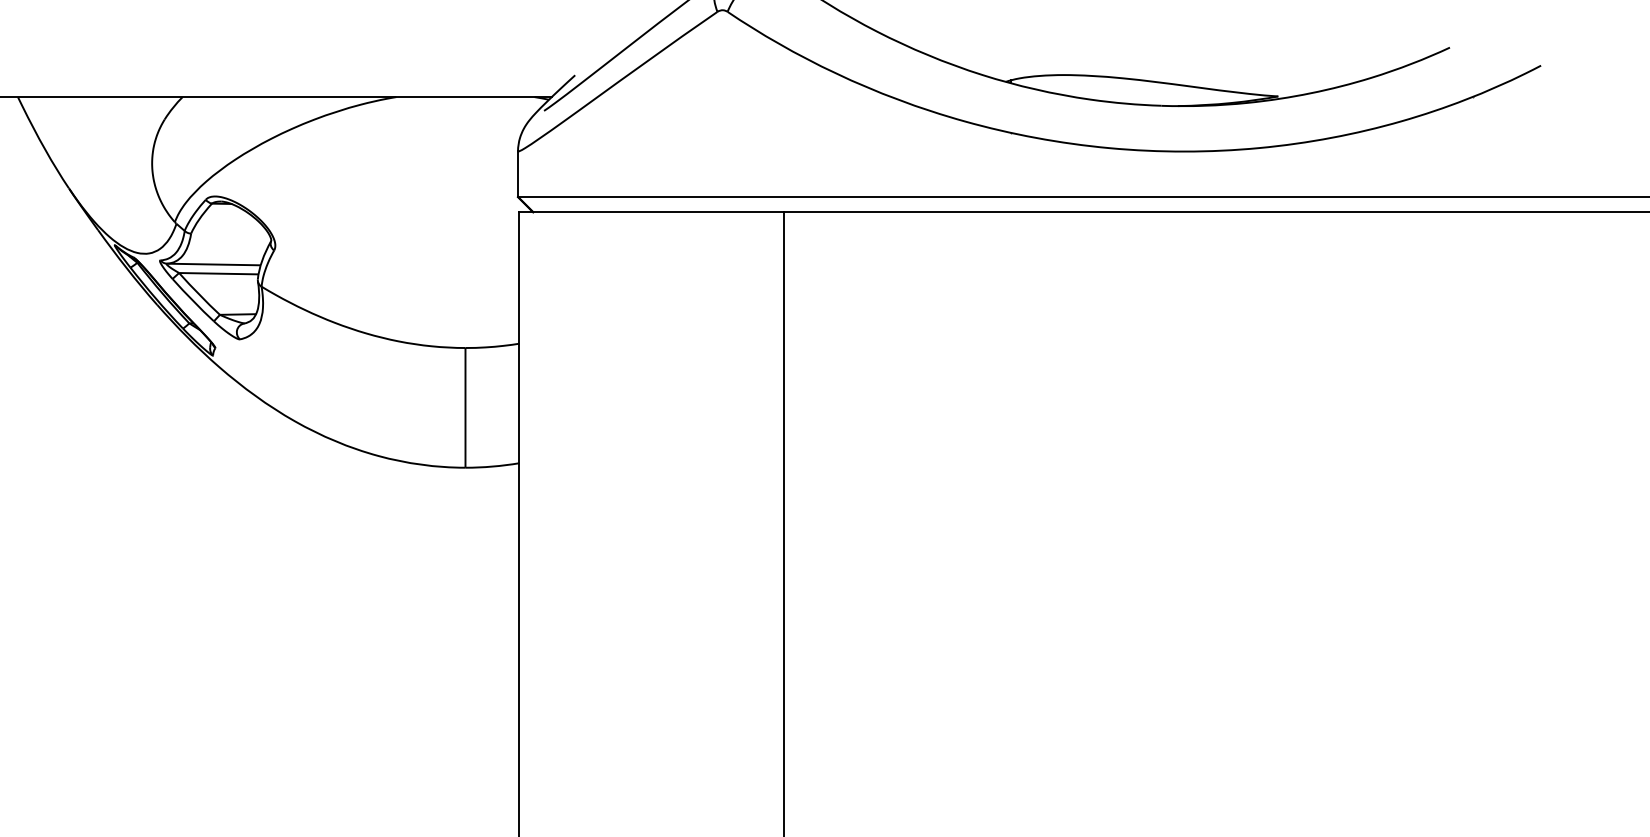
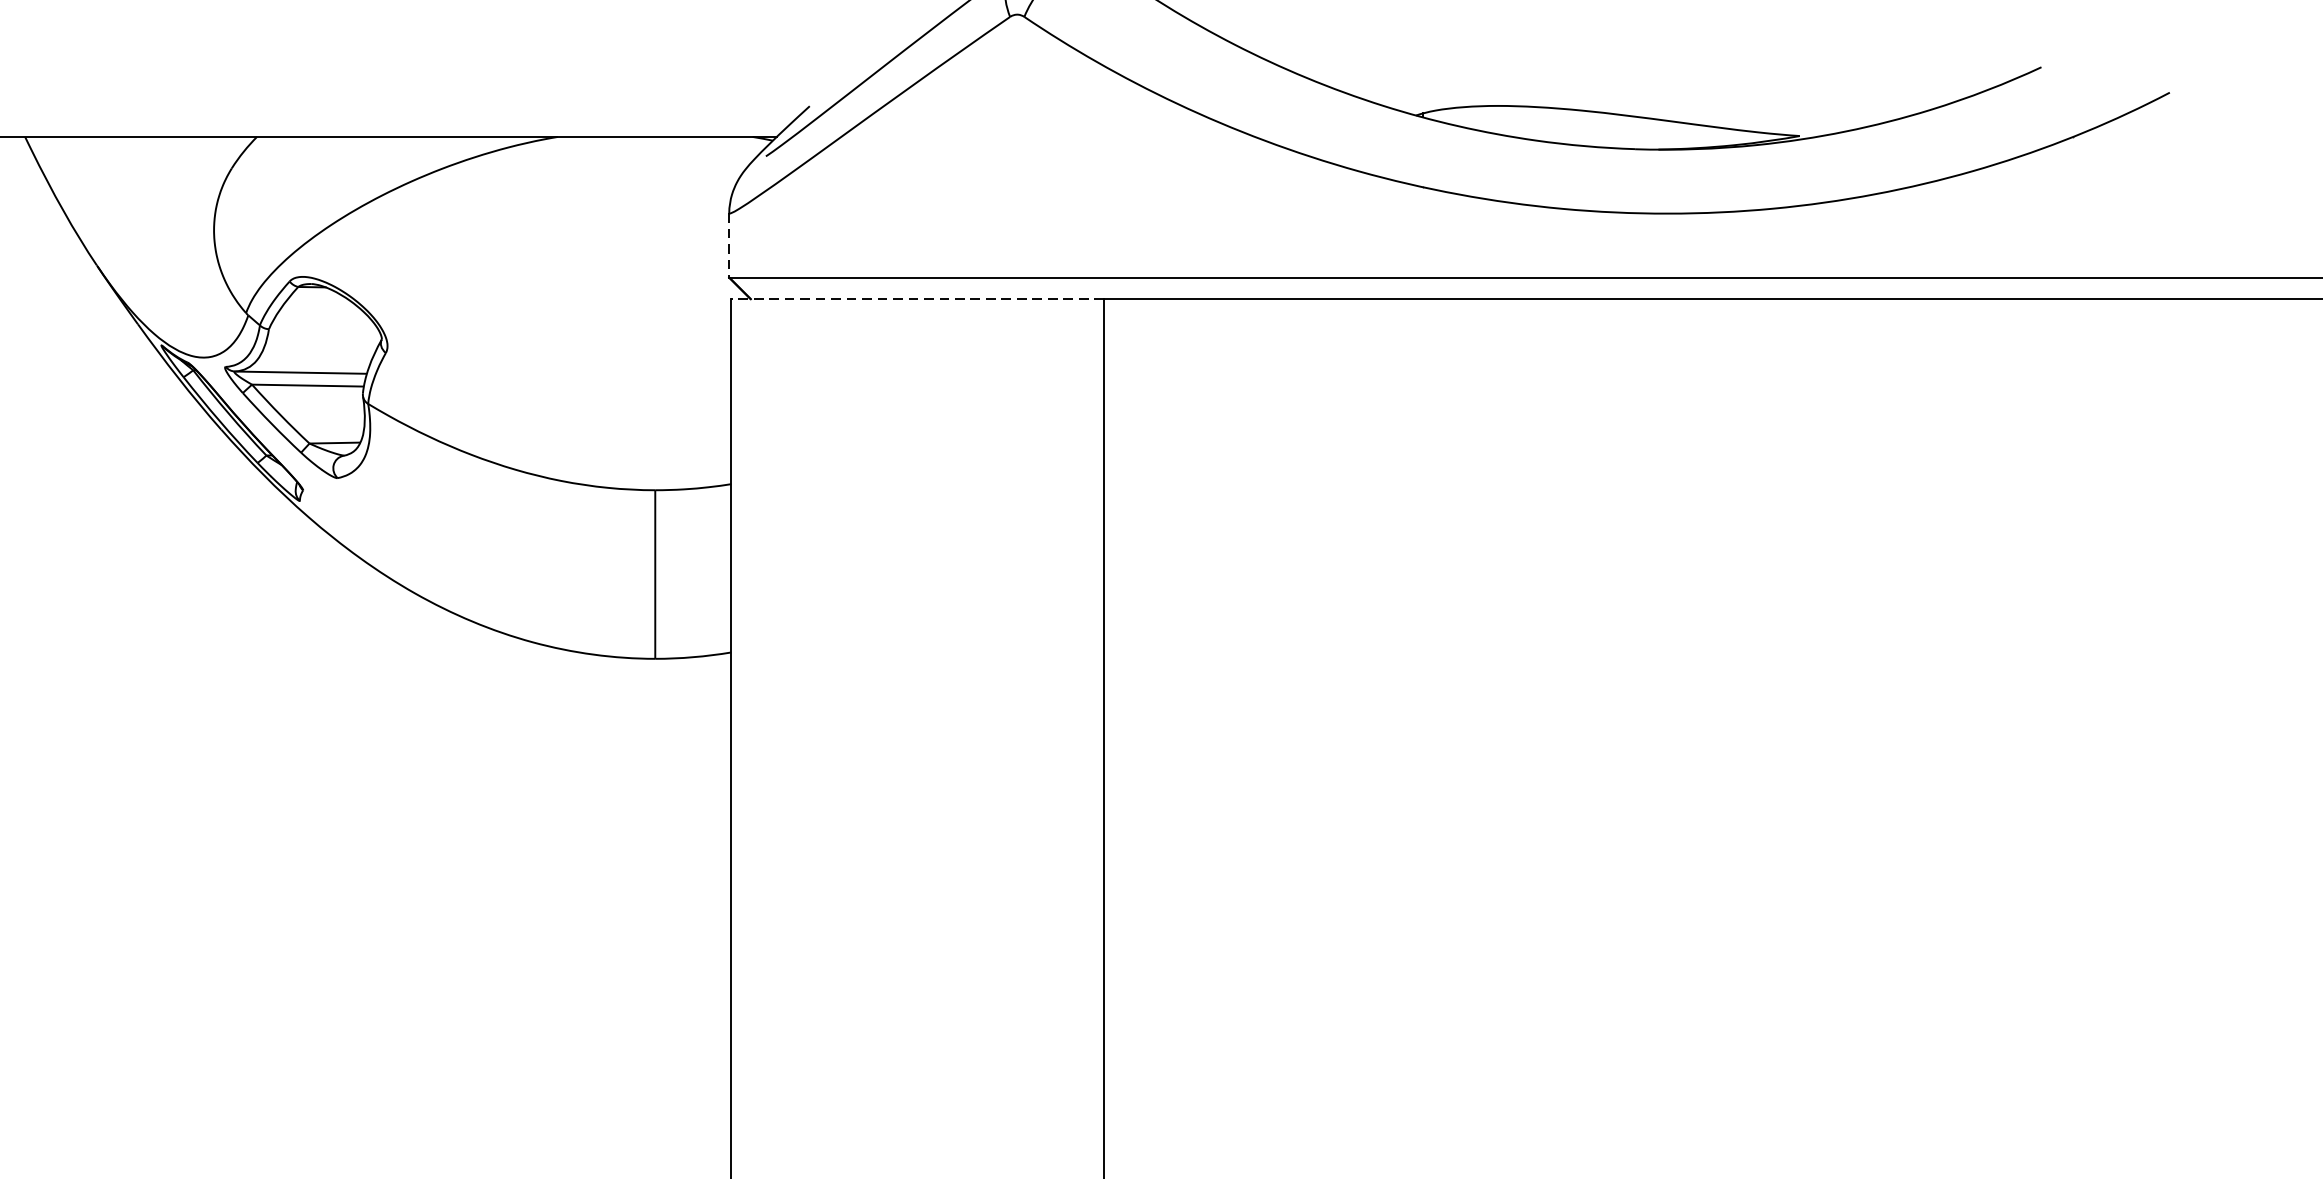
line: (517, 174) -> (728, 245), solid -> dashed
line: (651, 212) -> (917, 299), solid -> dashed

